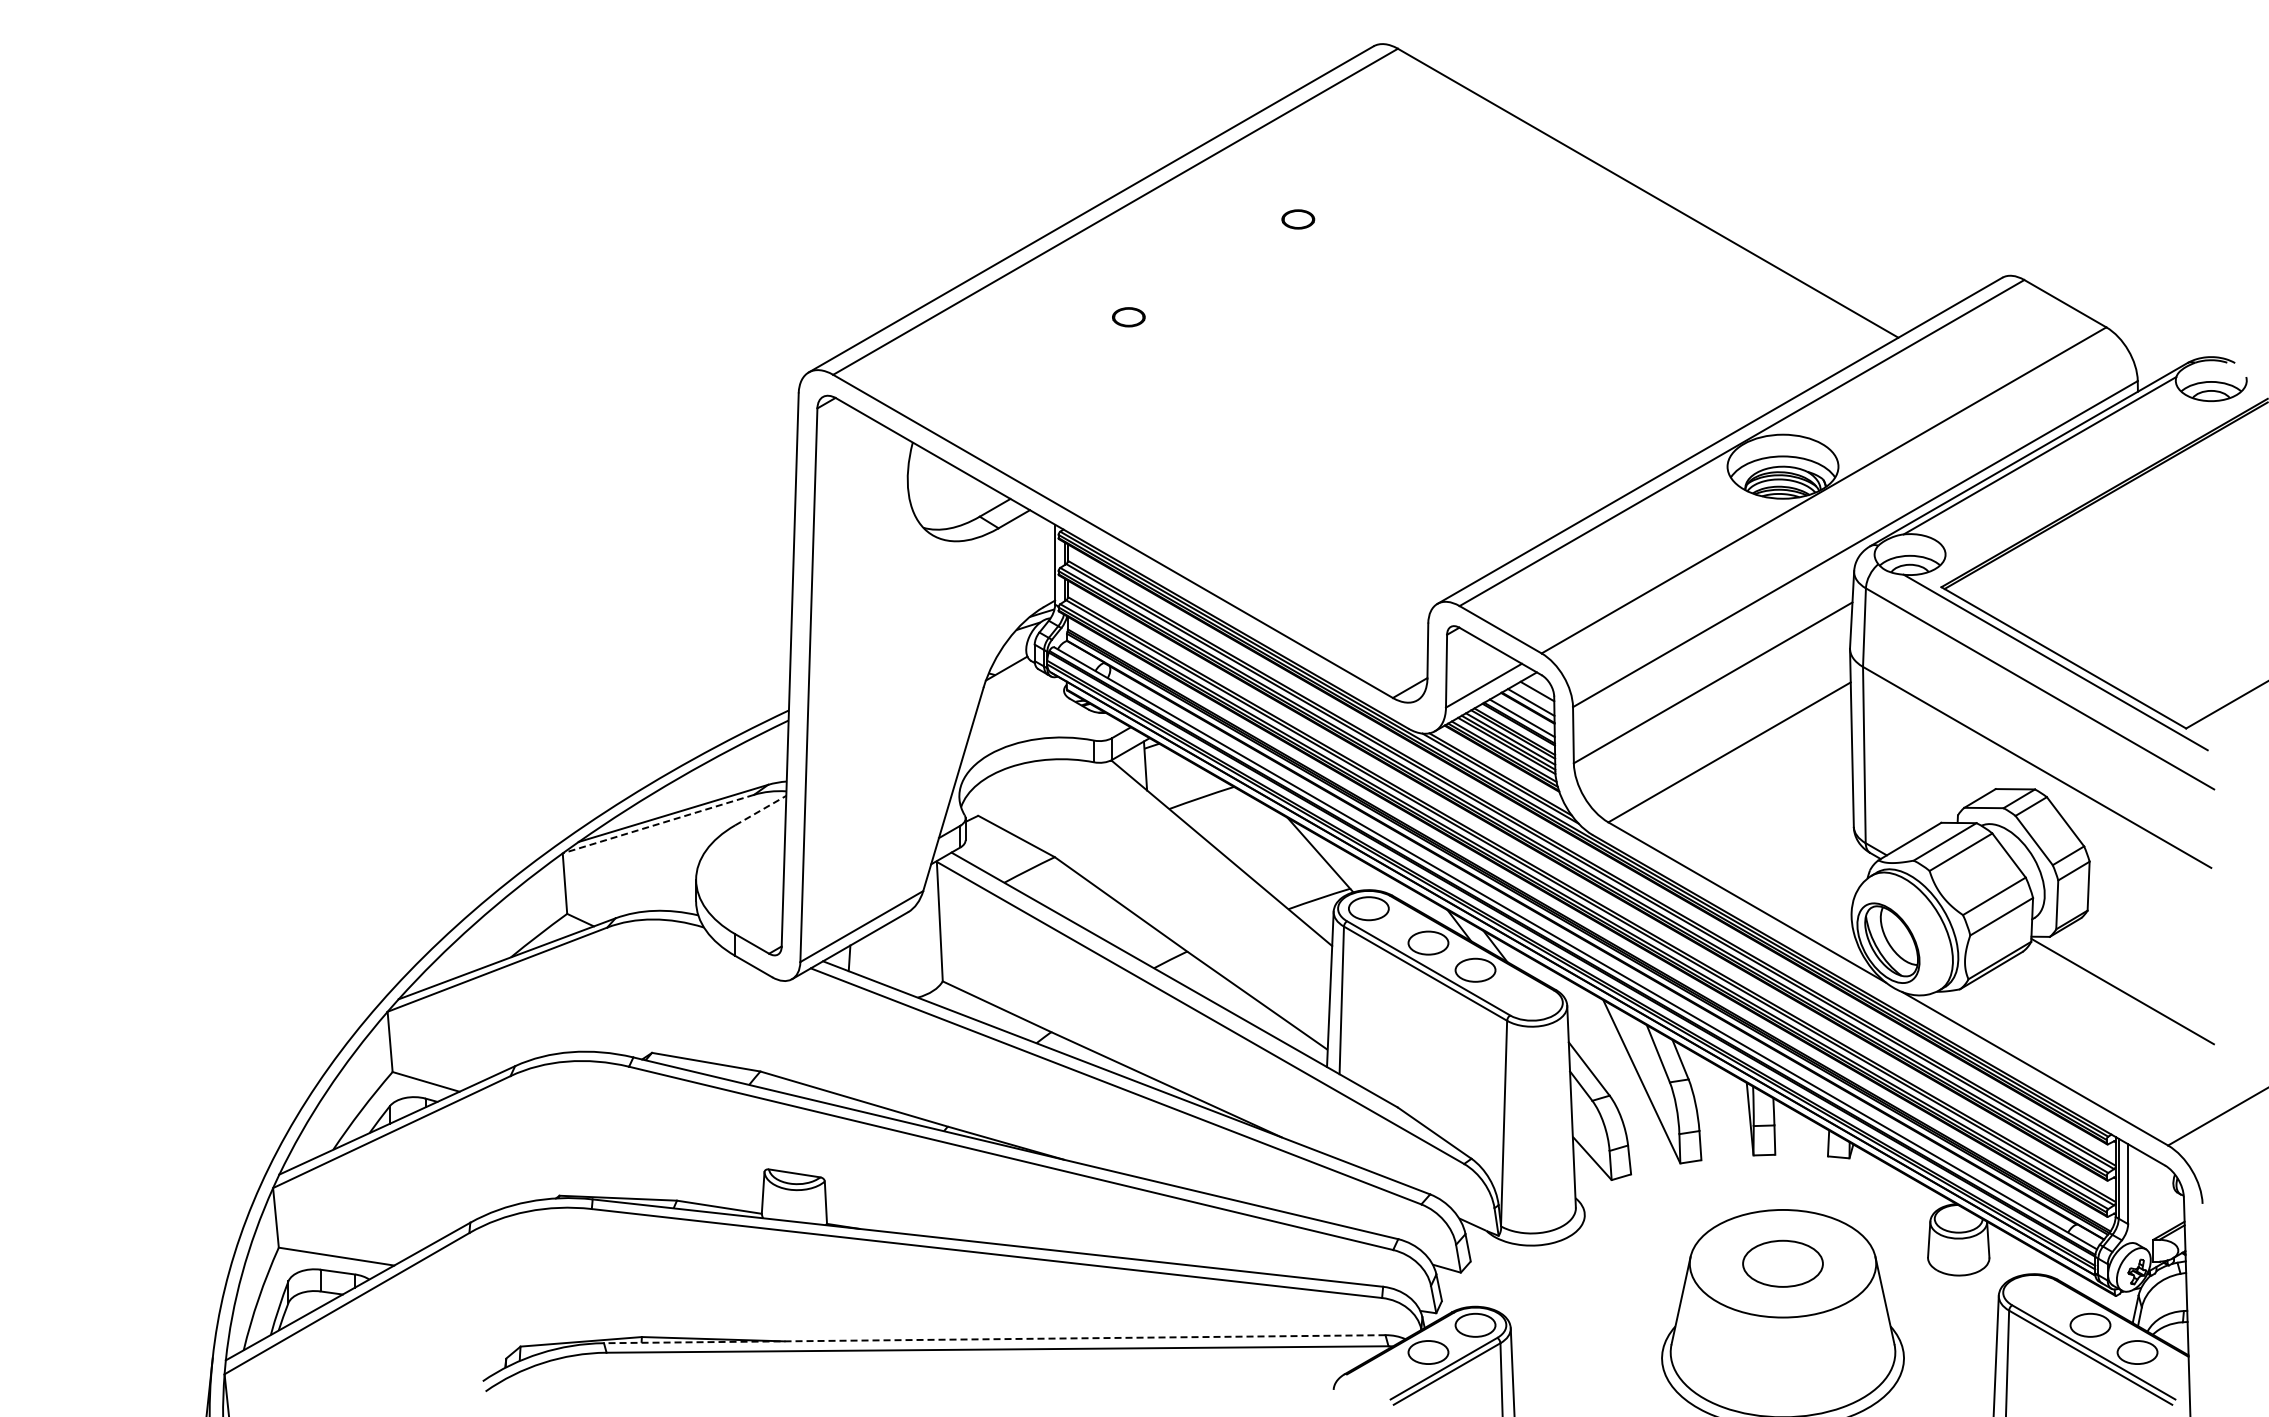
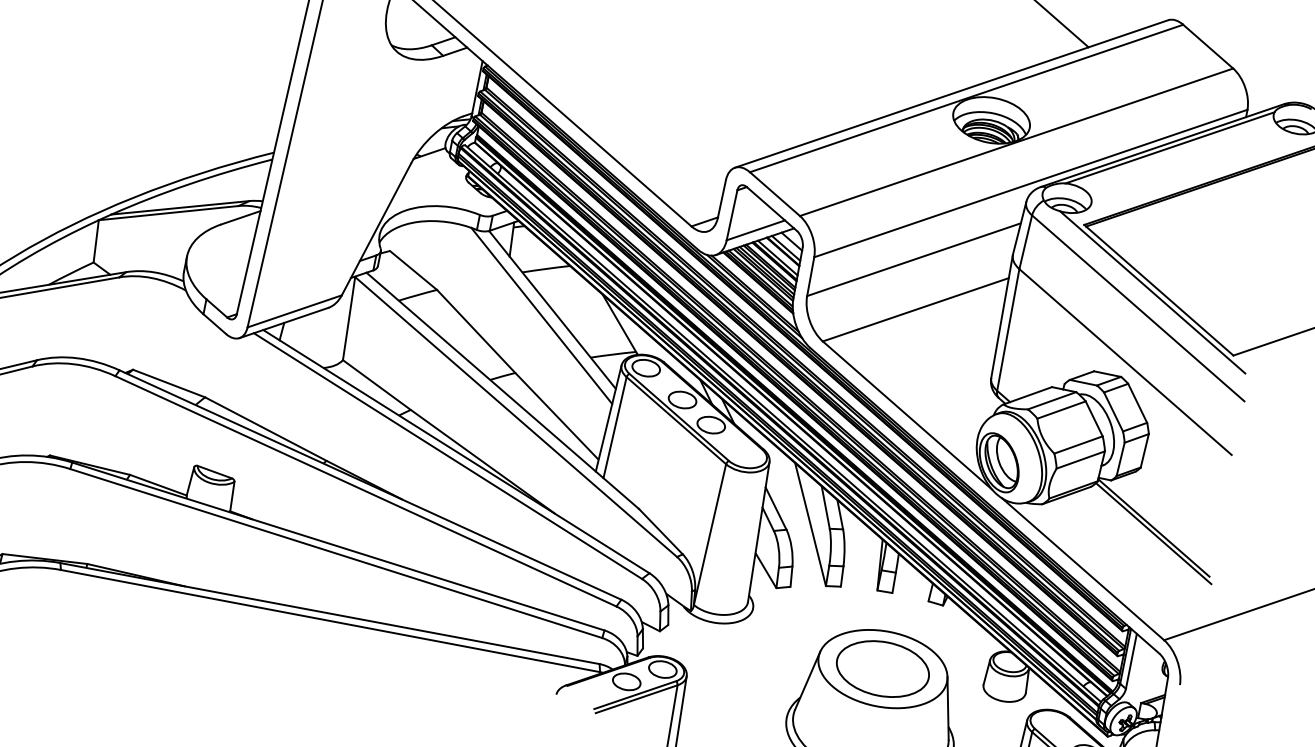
line: (760, 810) -> (240, 217), dashed -> solid
line: (657, 824) -> (167, 213), dashed -> solid
line: (1208, 864) -> (541, 315), added
line: (2123, 999) -> (1153, 533), added
part: (1782, 1263) -> (882, 668), size x1.67
line: (994, 1339) -> (329, 613), dashed -> solid

